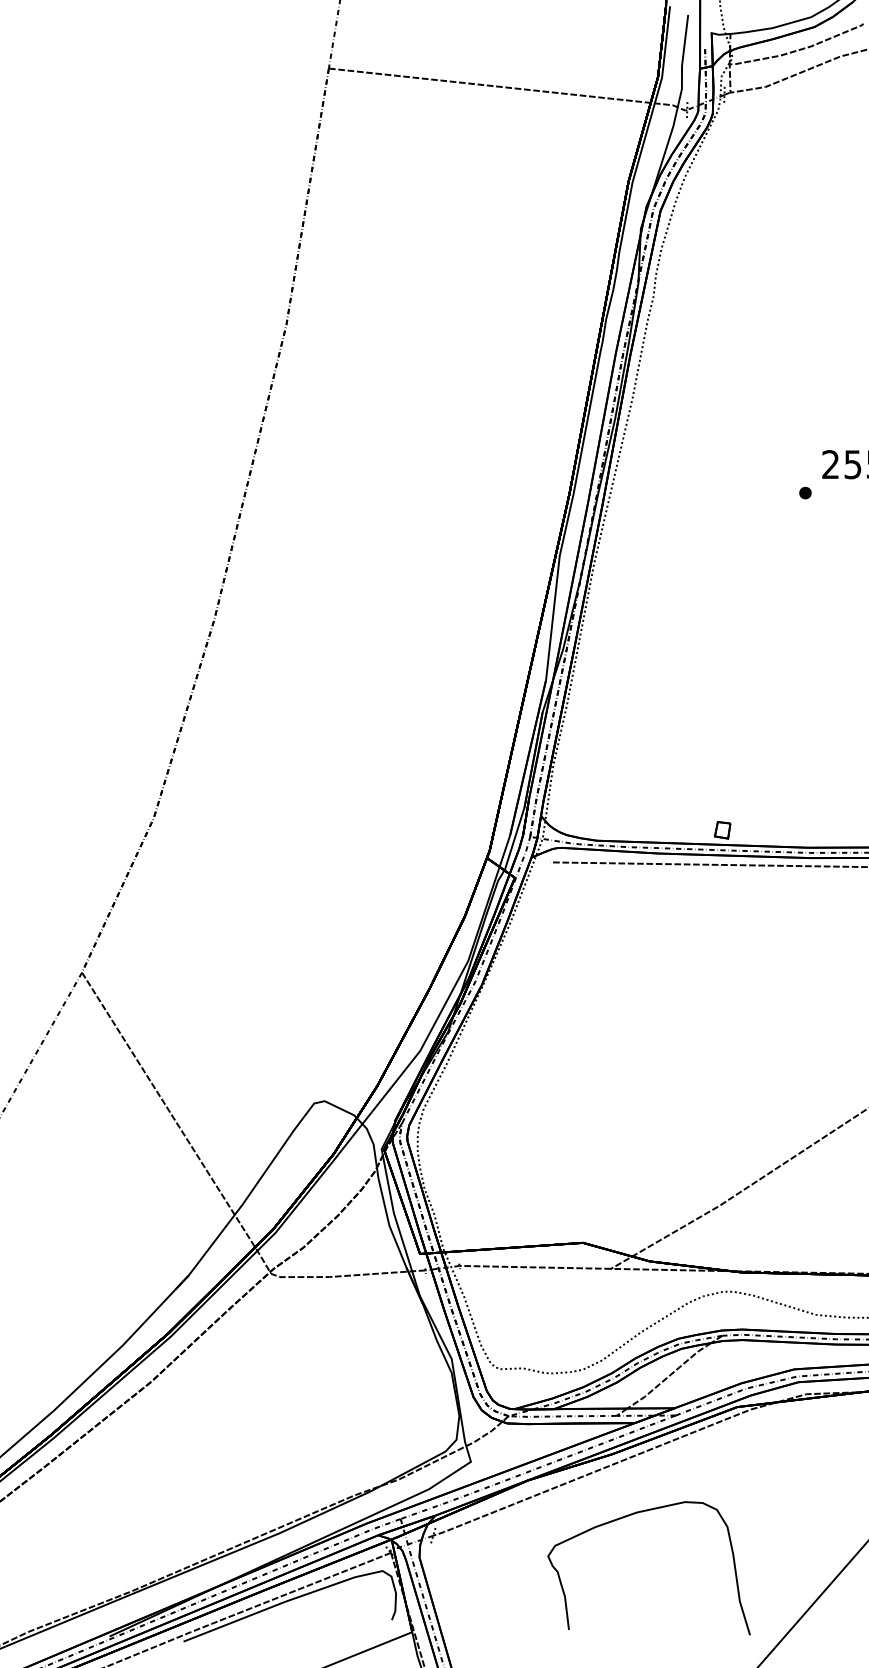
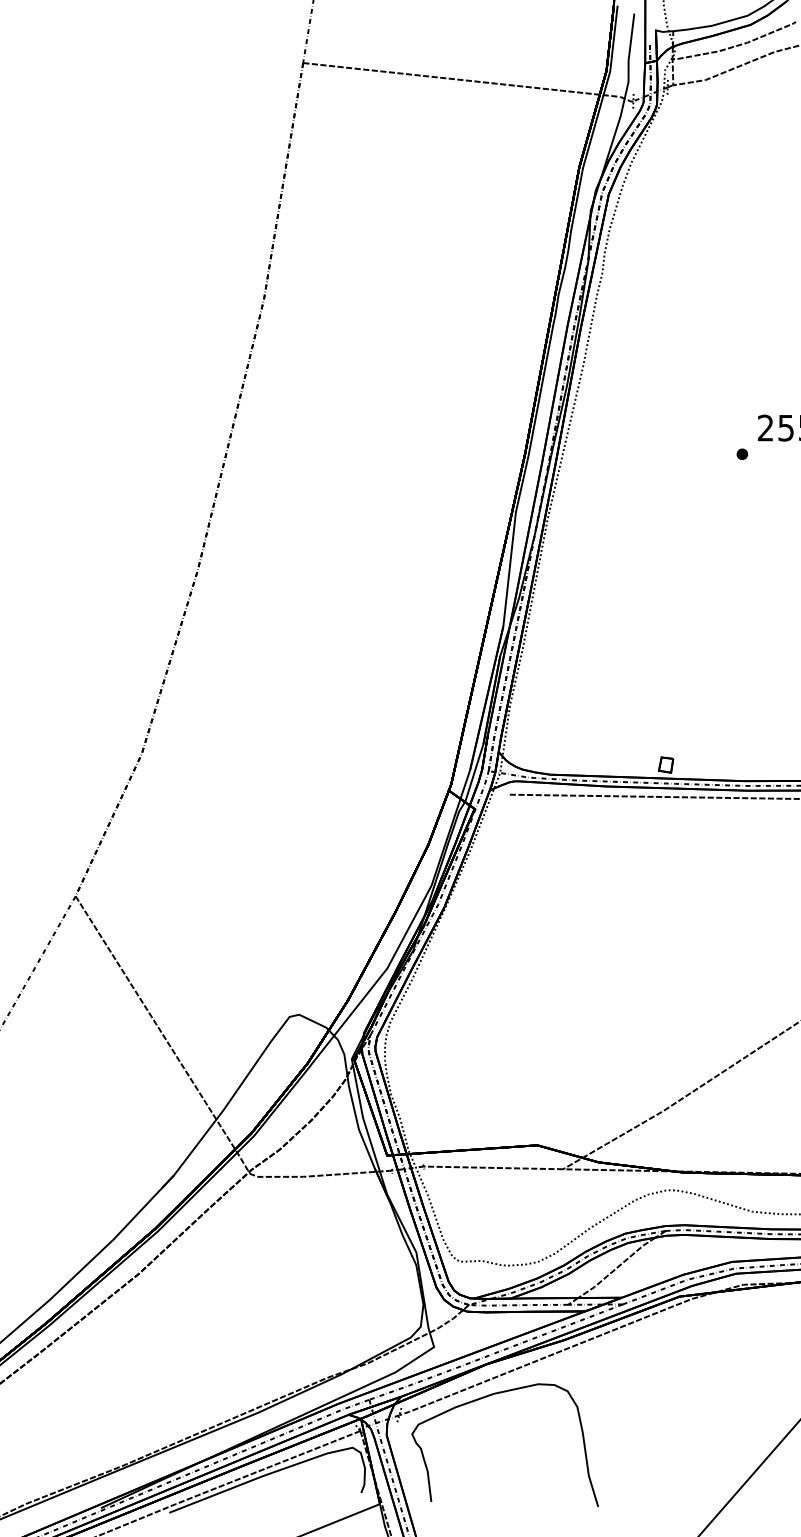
curve: (629, 1516) -> (487, 1397), moved

